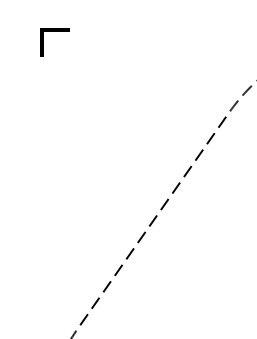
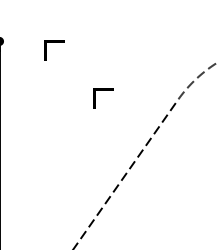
line: (124, 98) -> (103, 90), added

